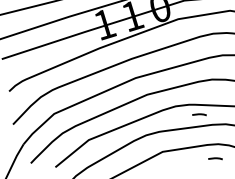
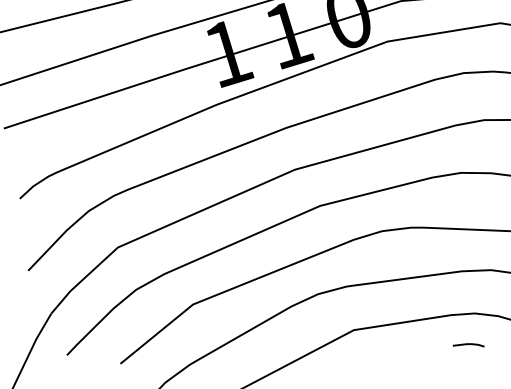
line: (199, 114) -> (433, 248), removed

